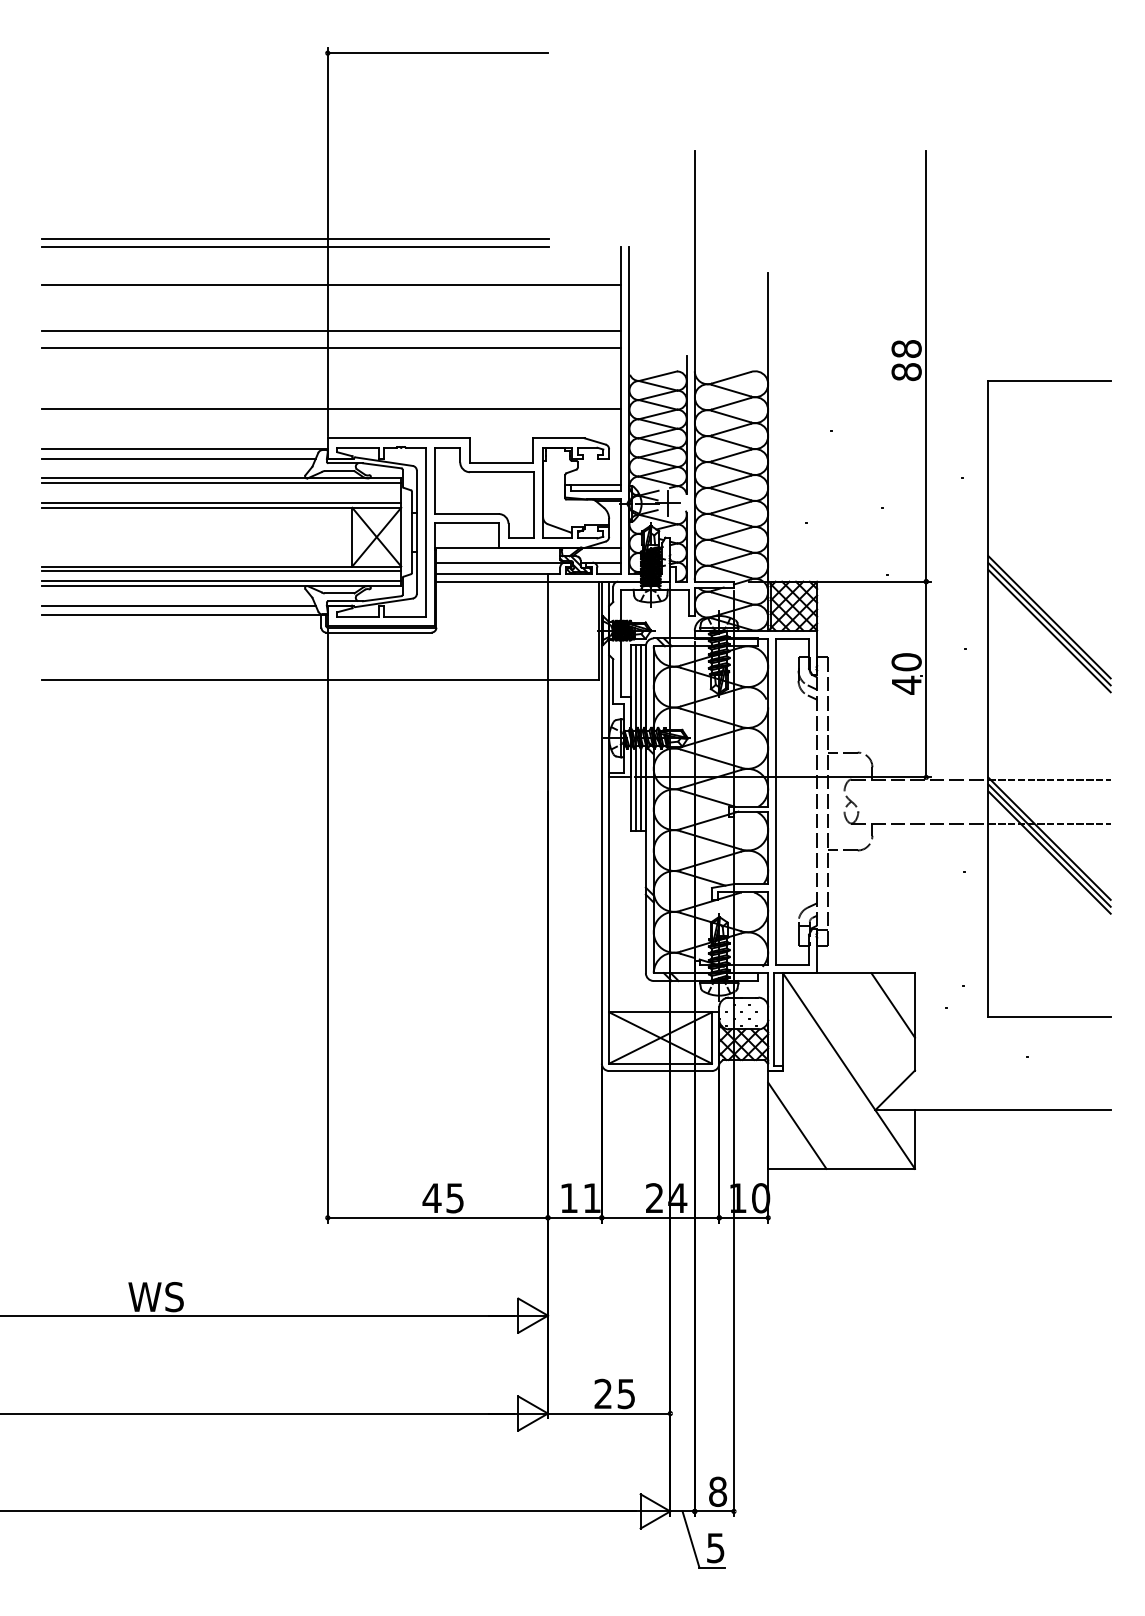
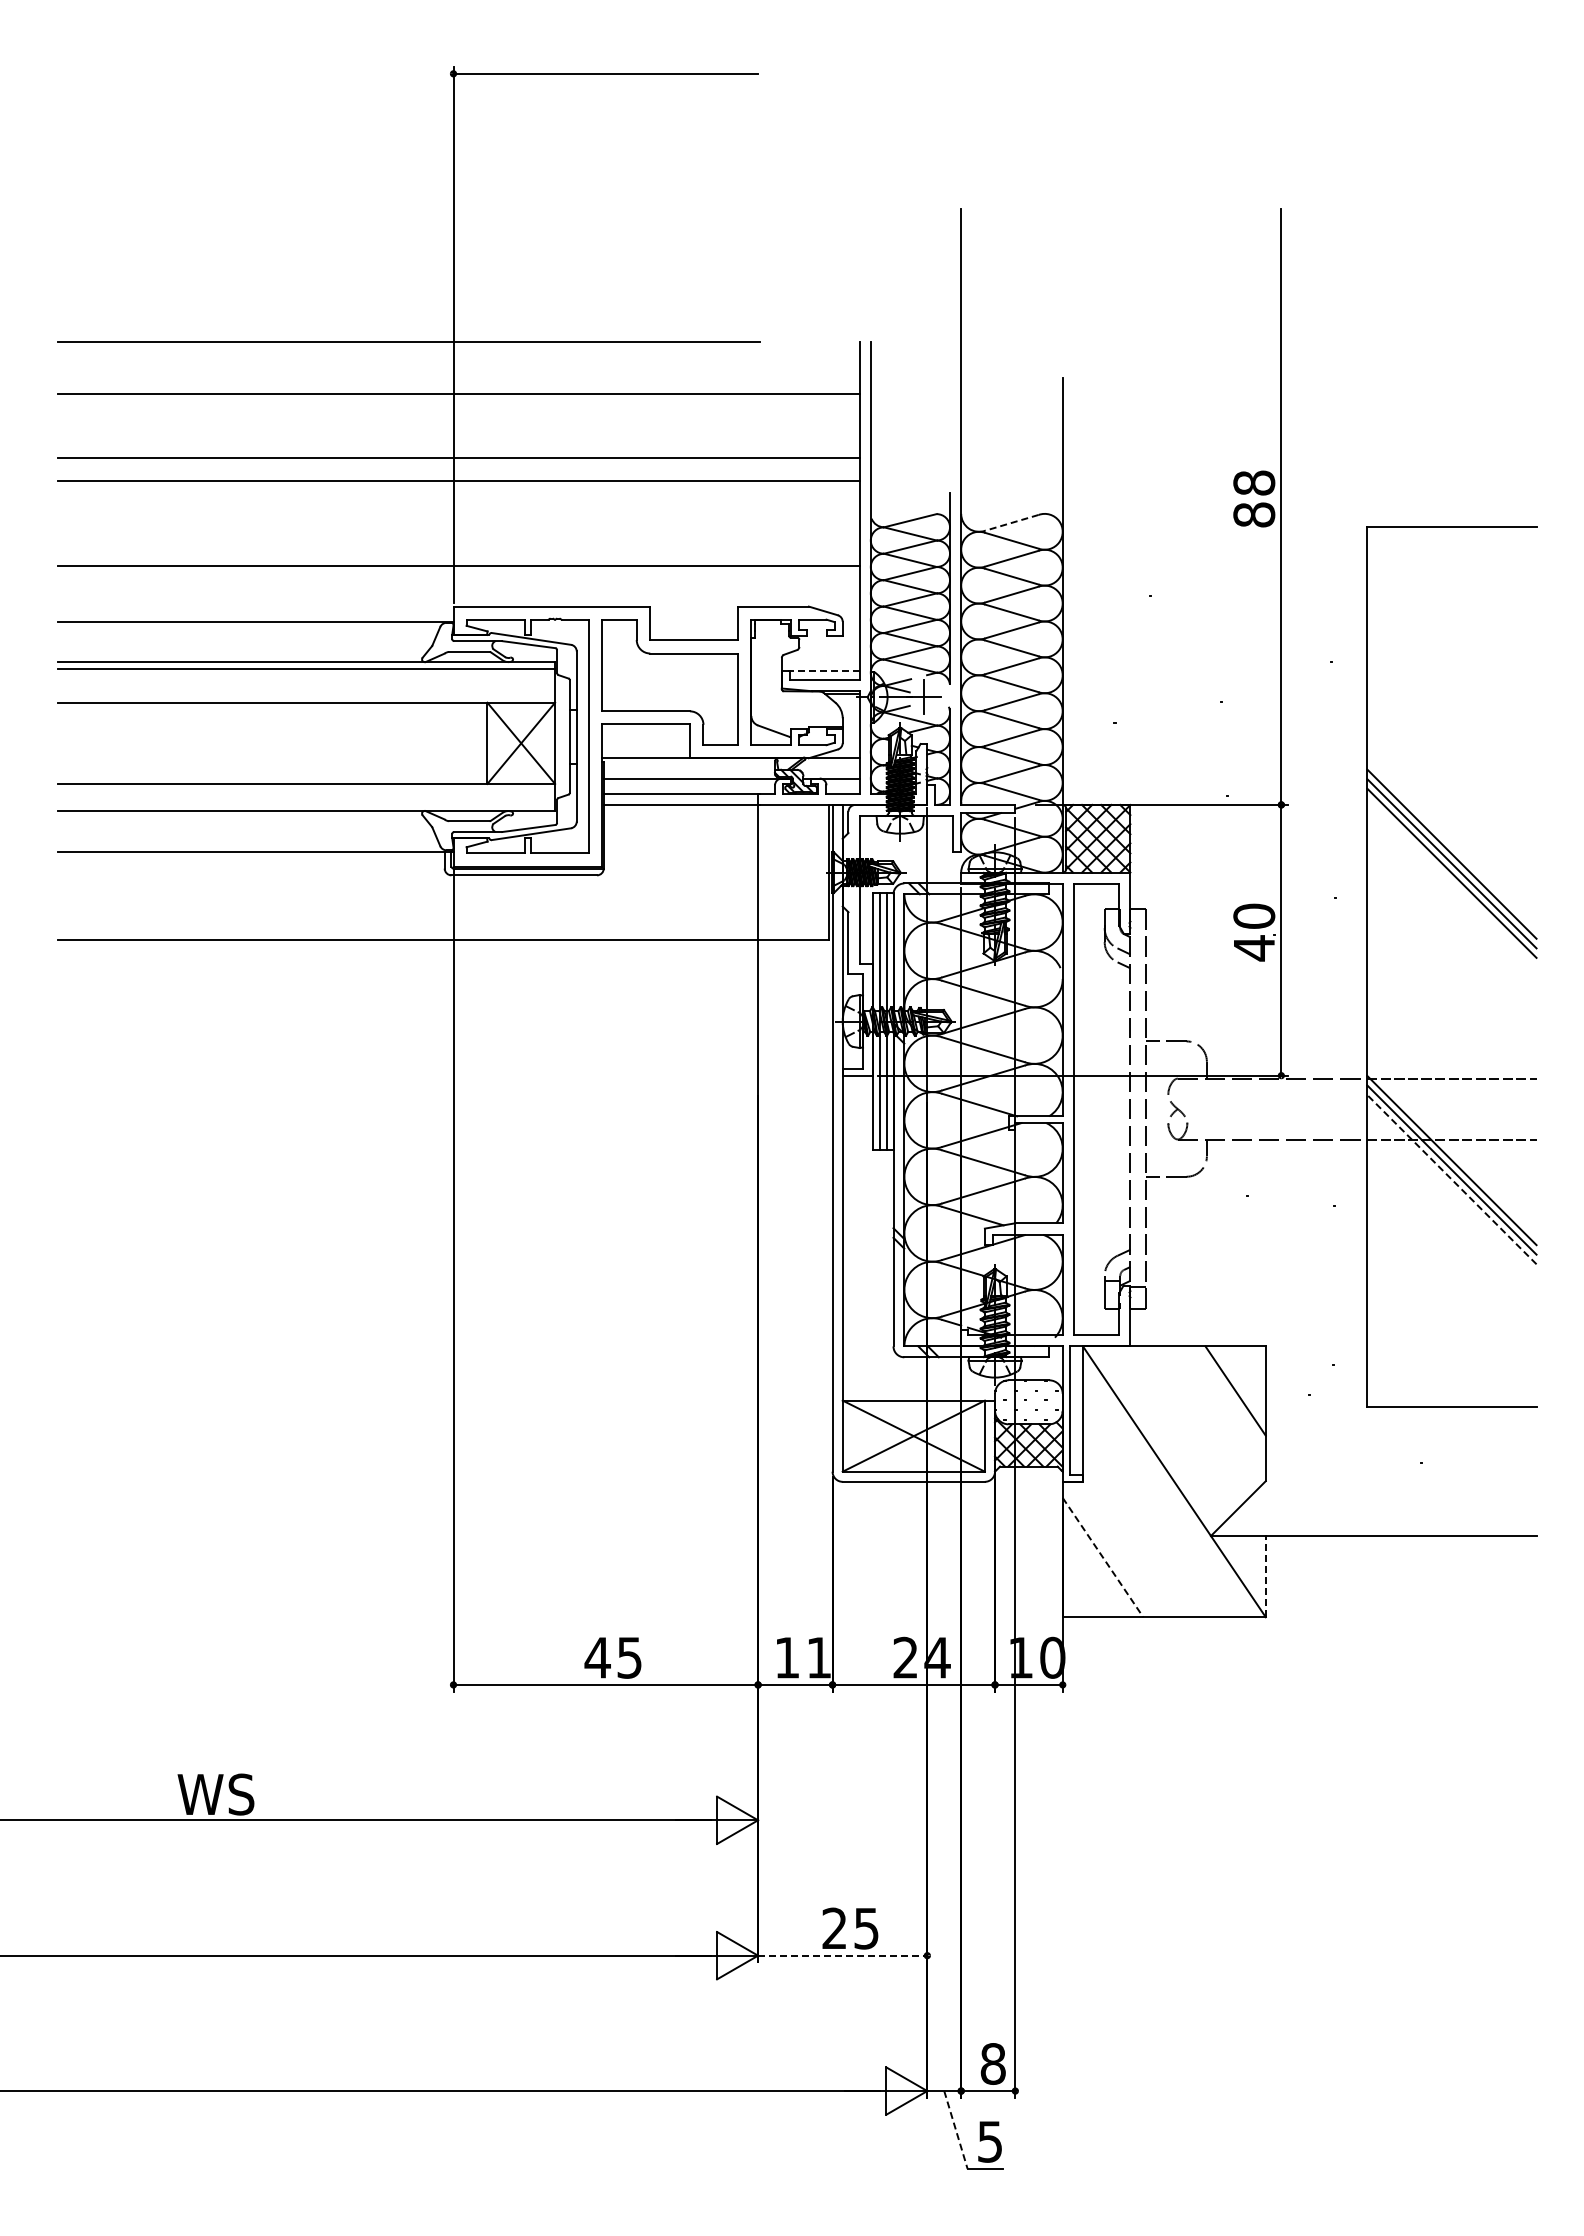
line: (295, 239) -> (408, 331), removed
line: (731, 377) -> (1011, 522), solid -> dashed
line: (178, 459) -> (246, 635), removed
line: (595, 484) -> (823, 670), solid -> dashed
line: (221, 502) -> (306, 695), removed
line: (221, 571) -> (306, 790), removed
line: (221, 581) -> (306, 804), removed
line: (178, 605) -> (246, 838), removed
line: (1049, 852) -> (1451, 1179), solid -> dashed
line: (797, 1125) -> (1103, 1557), solid -> dashed
line: (914, 1139) -> (1265, 1576), solid -> dashed
line: (609, 1413) -> (842, 1955), solid -> dashed
line: (690, 1539) -> (955, 2129), solid -> dashed

